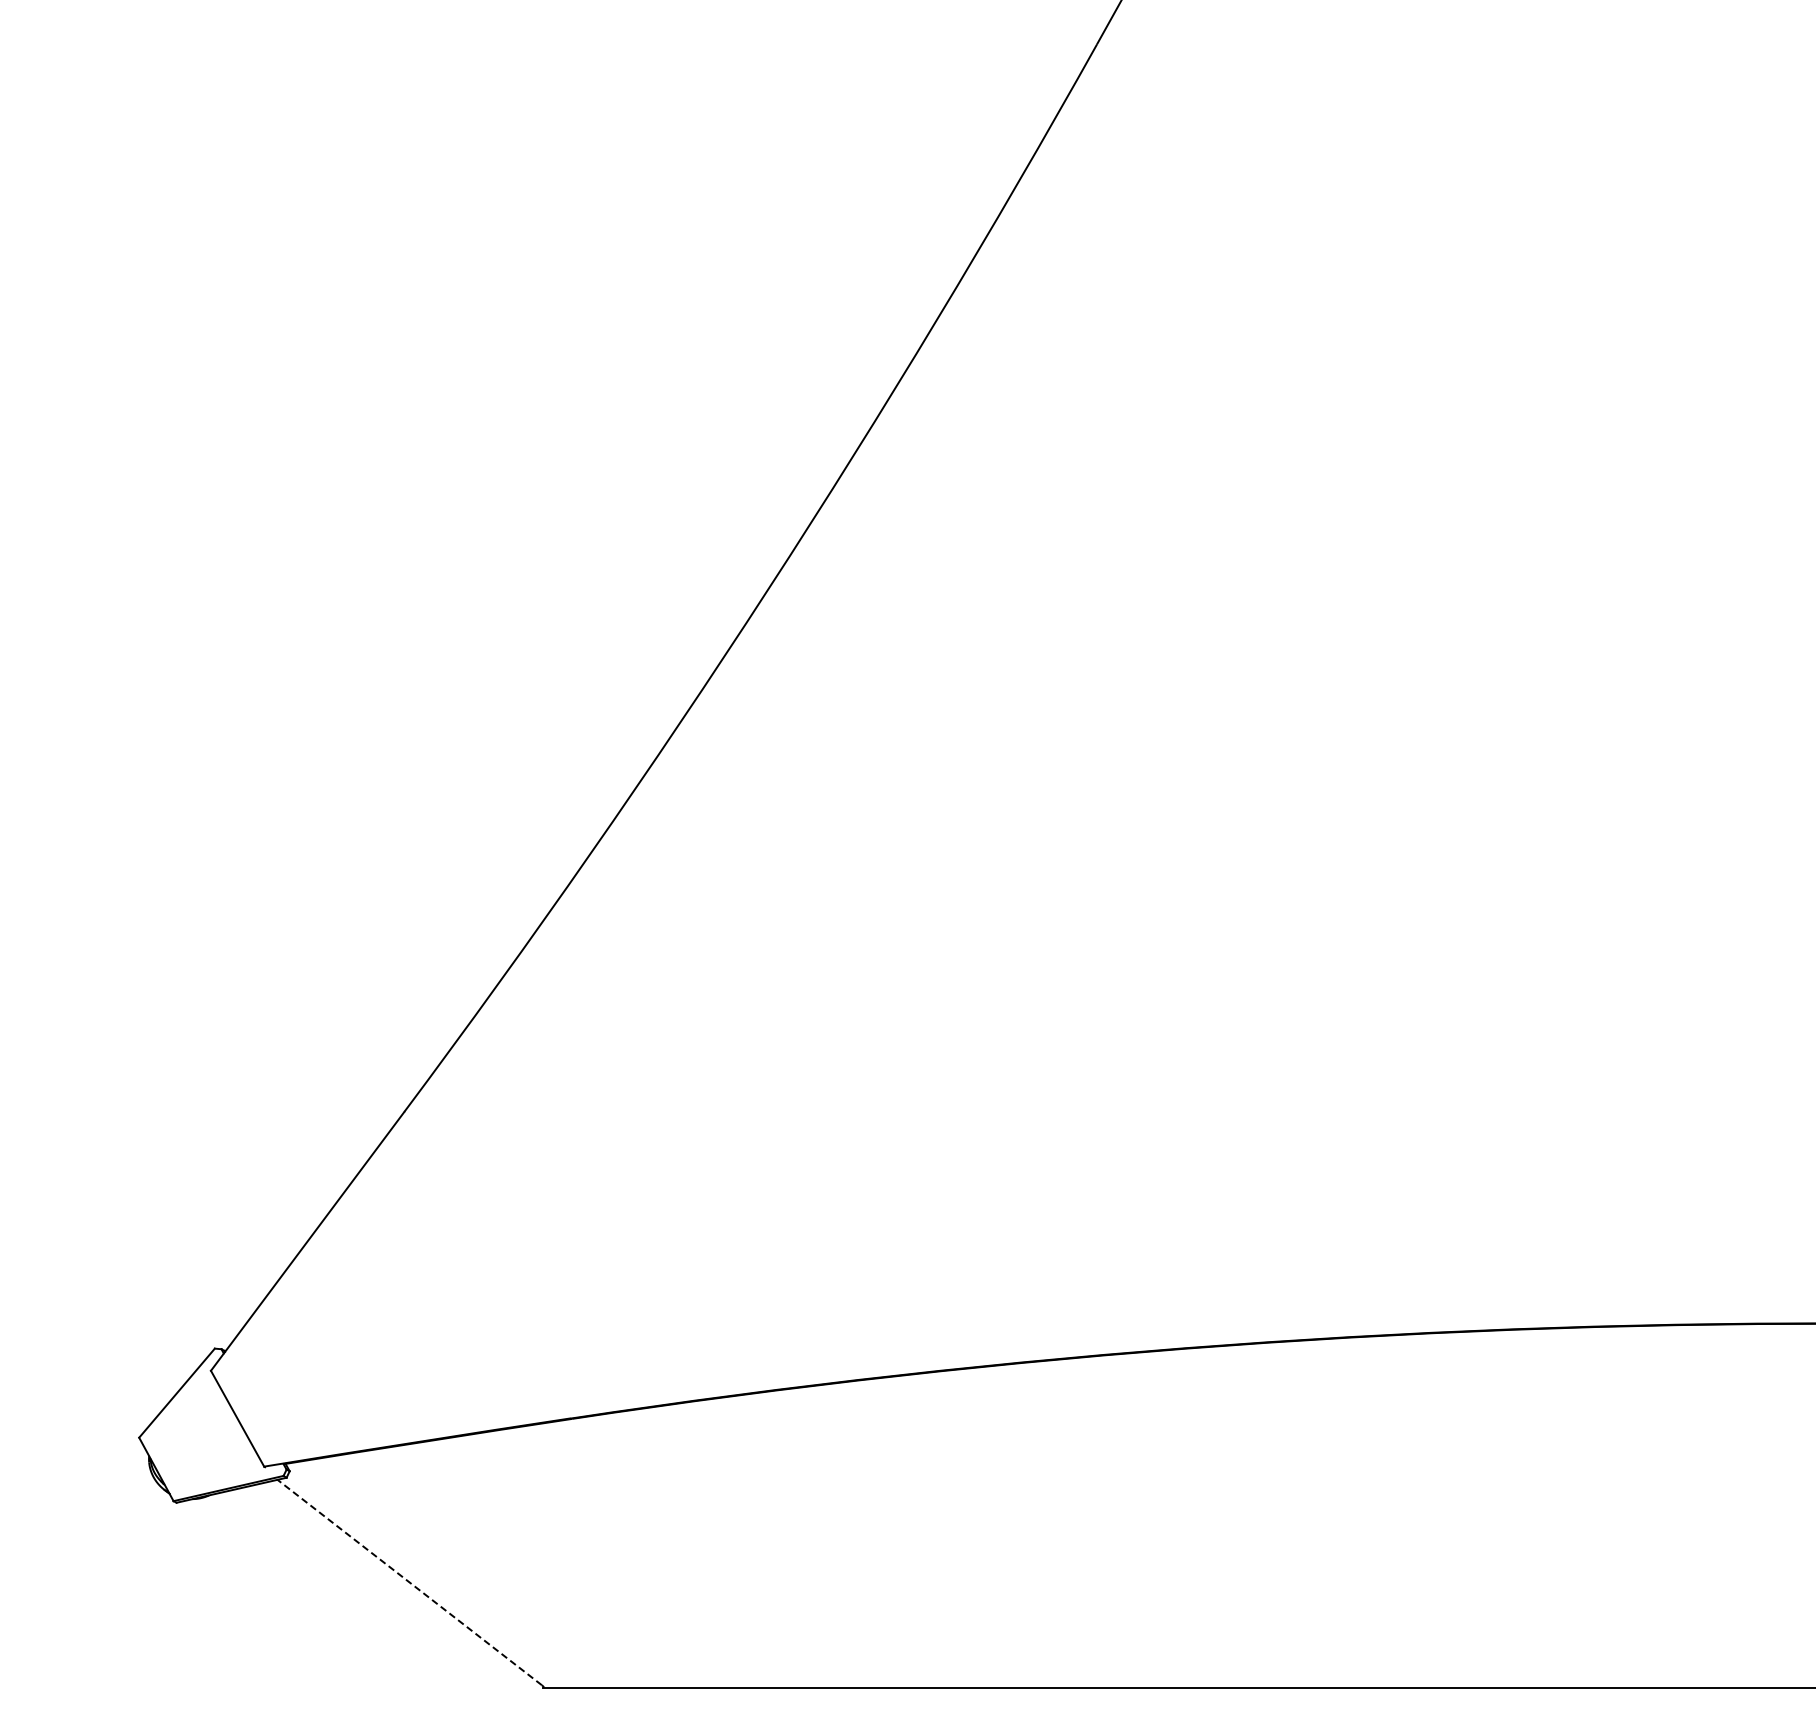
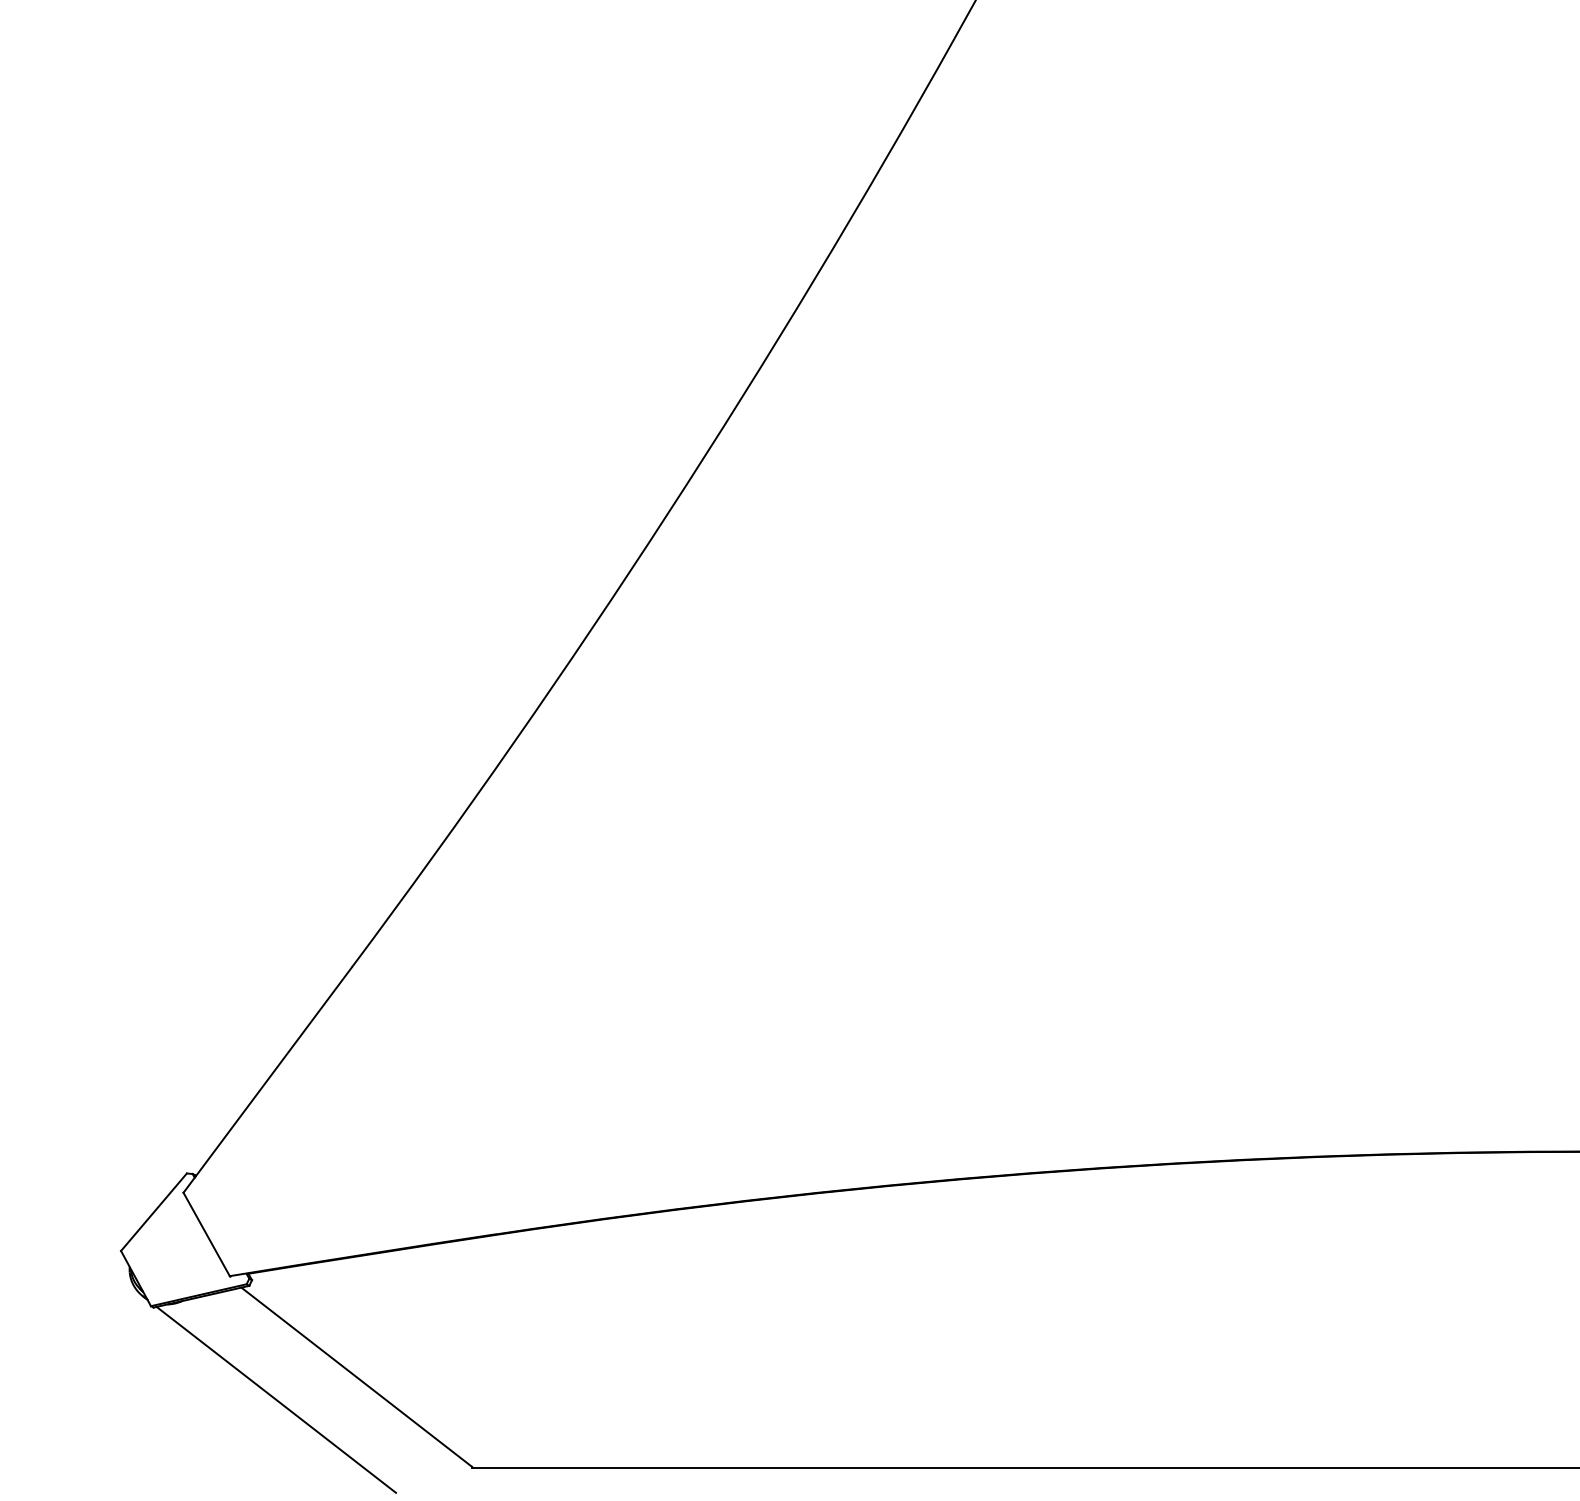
line: (409, 1582) -> (356, 1376), dashed -> solid
line: (317, 1608) -> (276, 1399), added

